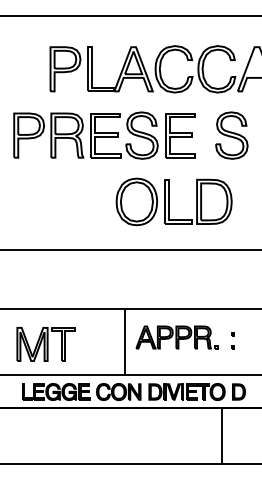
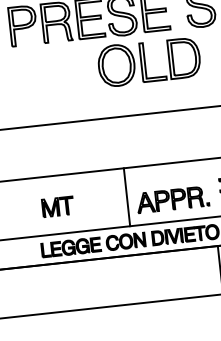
part: (173, 201) -> (148, 61), moved
part: (176, 337) -> (172, 199), moved
part: (45, 344) -> (57, 206), size x0.6

